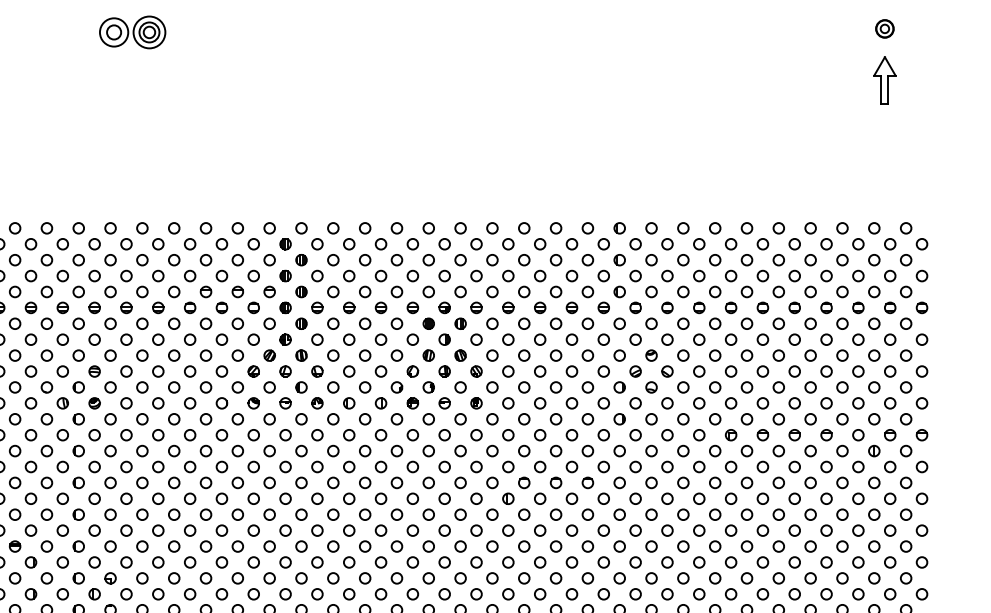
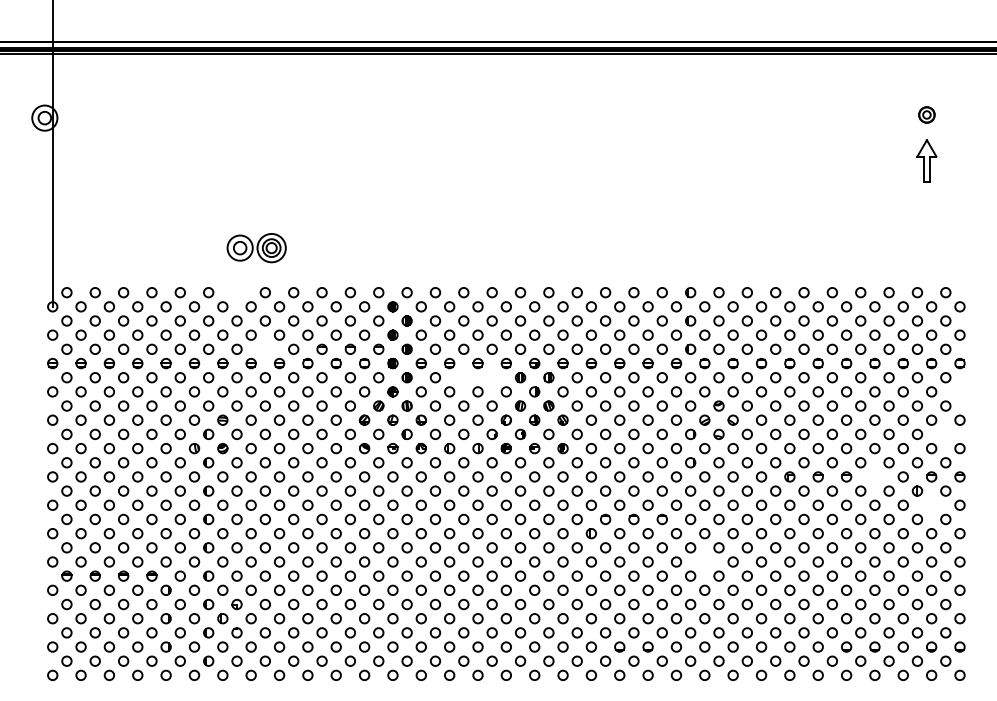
part: (132, 32) -> (256, 248), moved
circle: (109, 228) -> (236, 292), removed
circle: (141, 291) -> (264, 348), removed
circle: (364, 323) -> (463, 377), removed
circle: (396, 323) -> (491, 377), removed
circle: (921, 339) -> (959, 391), removed
circle: (905, 386) -> (945, 433), removed
part: (826, 434) -> (874, 476), removed
circle: (890, 466) -> (931, 504), removed
circle: (635, 530) -> (704, 561), removed

